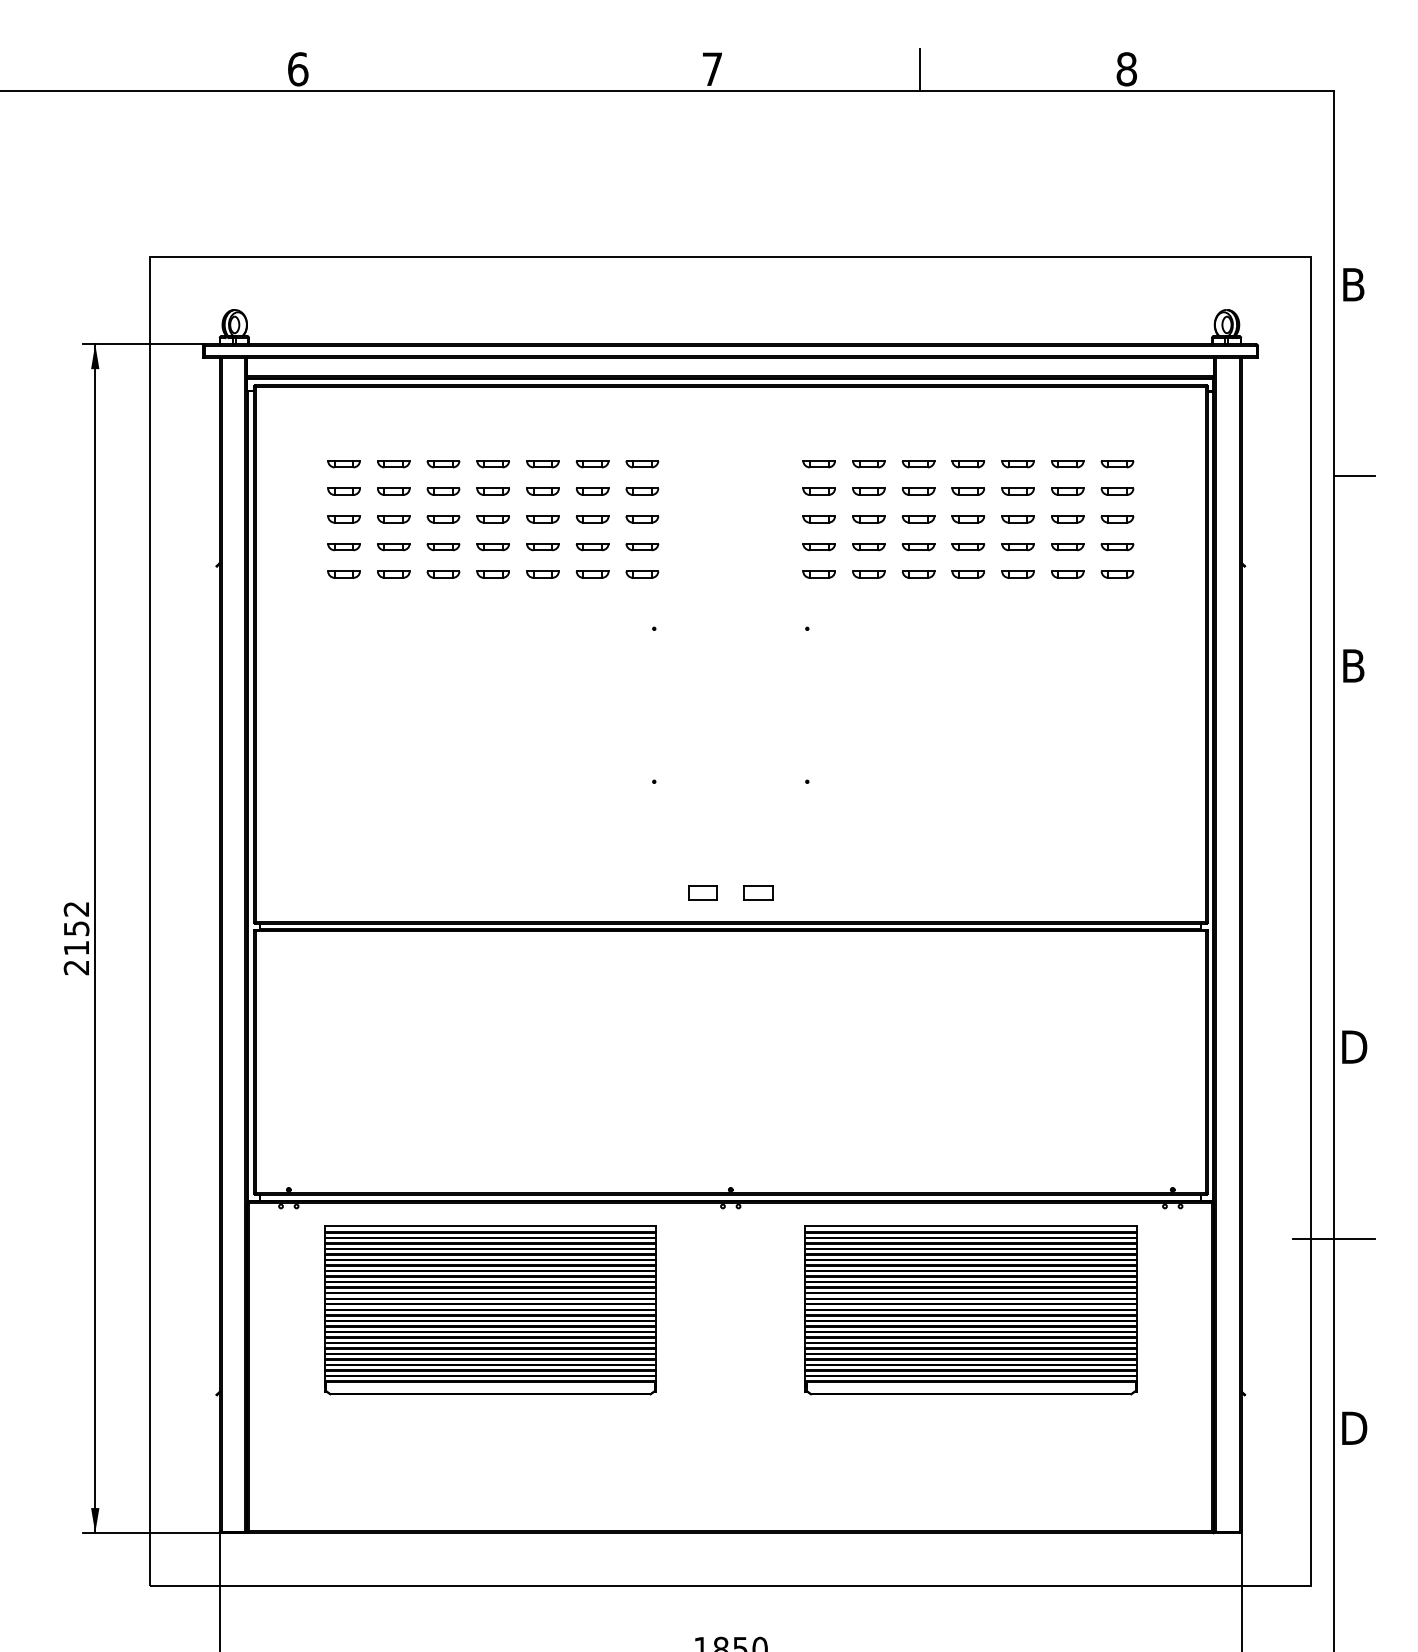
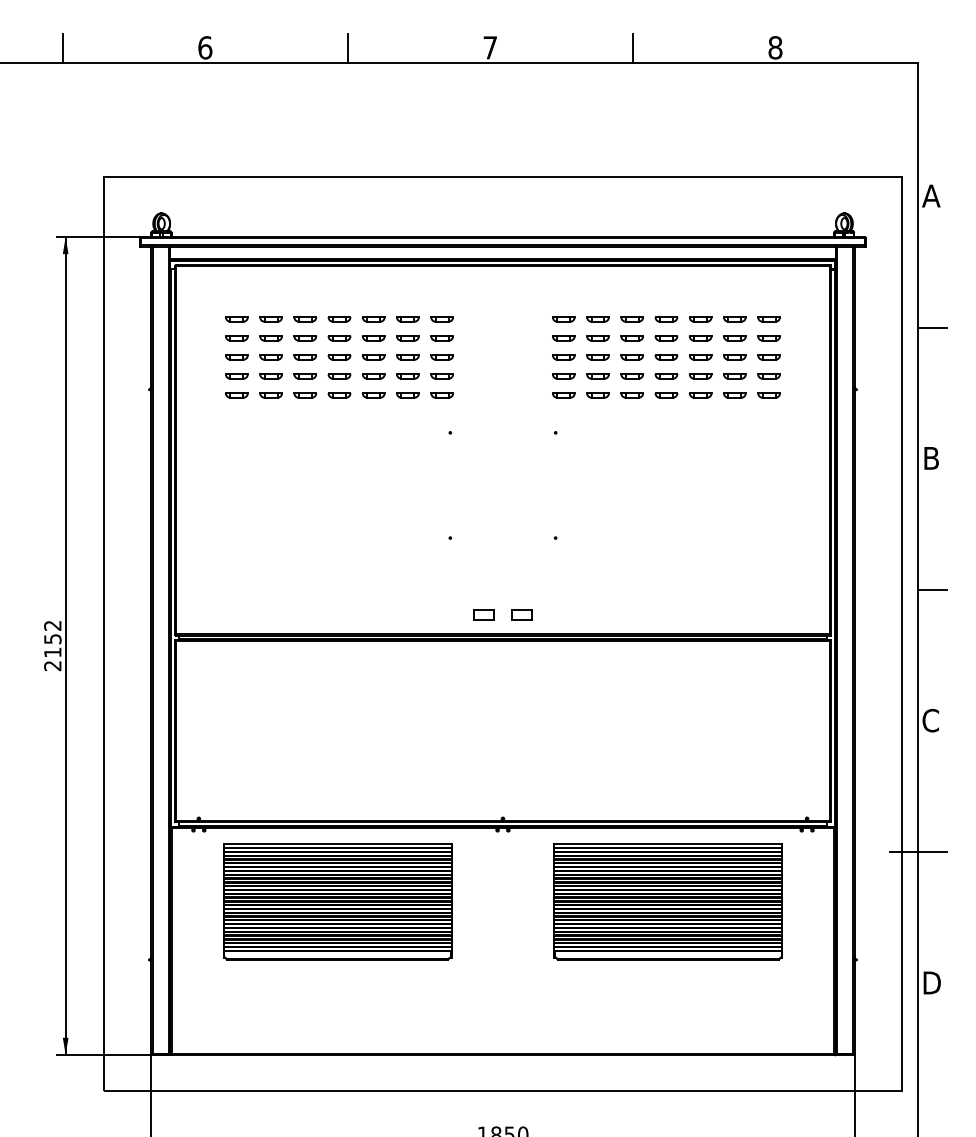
line: (90, 70) -> (62, 48), added
line: (504, 70) -> (347, 48), added
text: (1353, 283) -> (931, 195), B -> A
line: (1354, 857) -> (932, 590), added
text: (1353, 1046) -> (931, 720), D -> C

